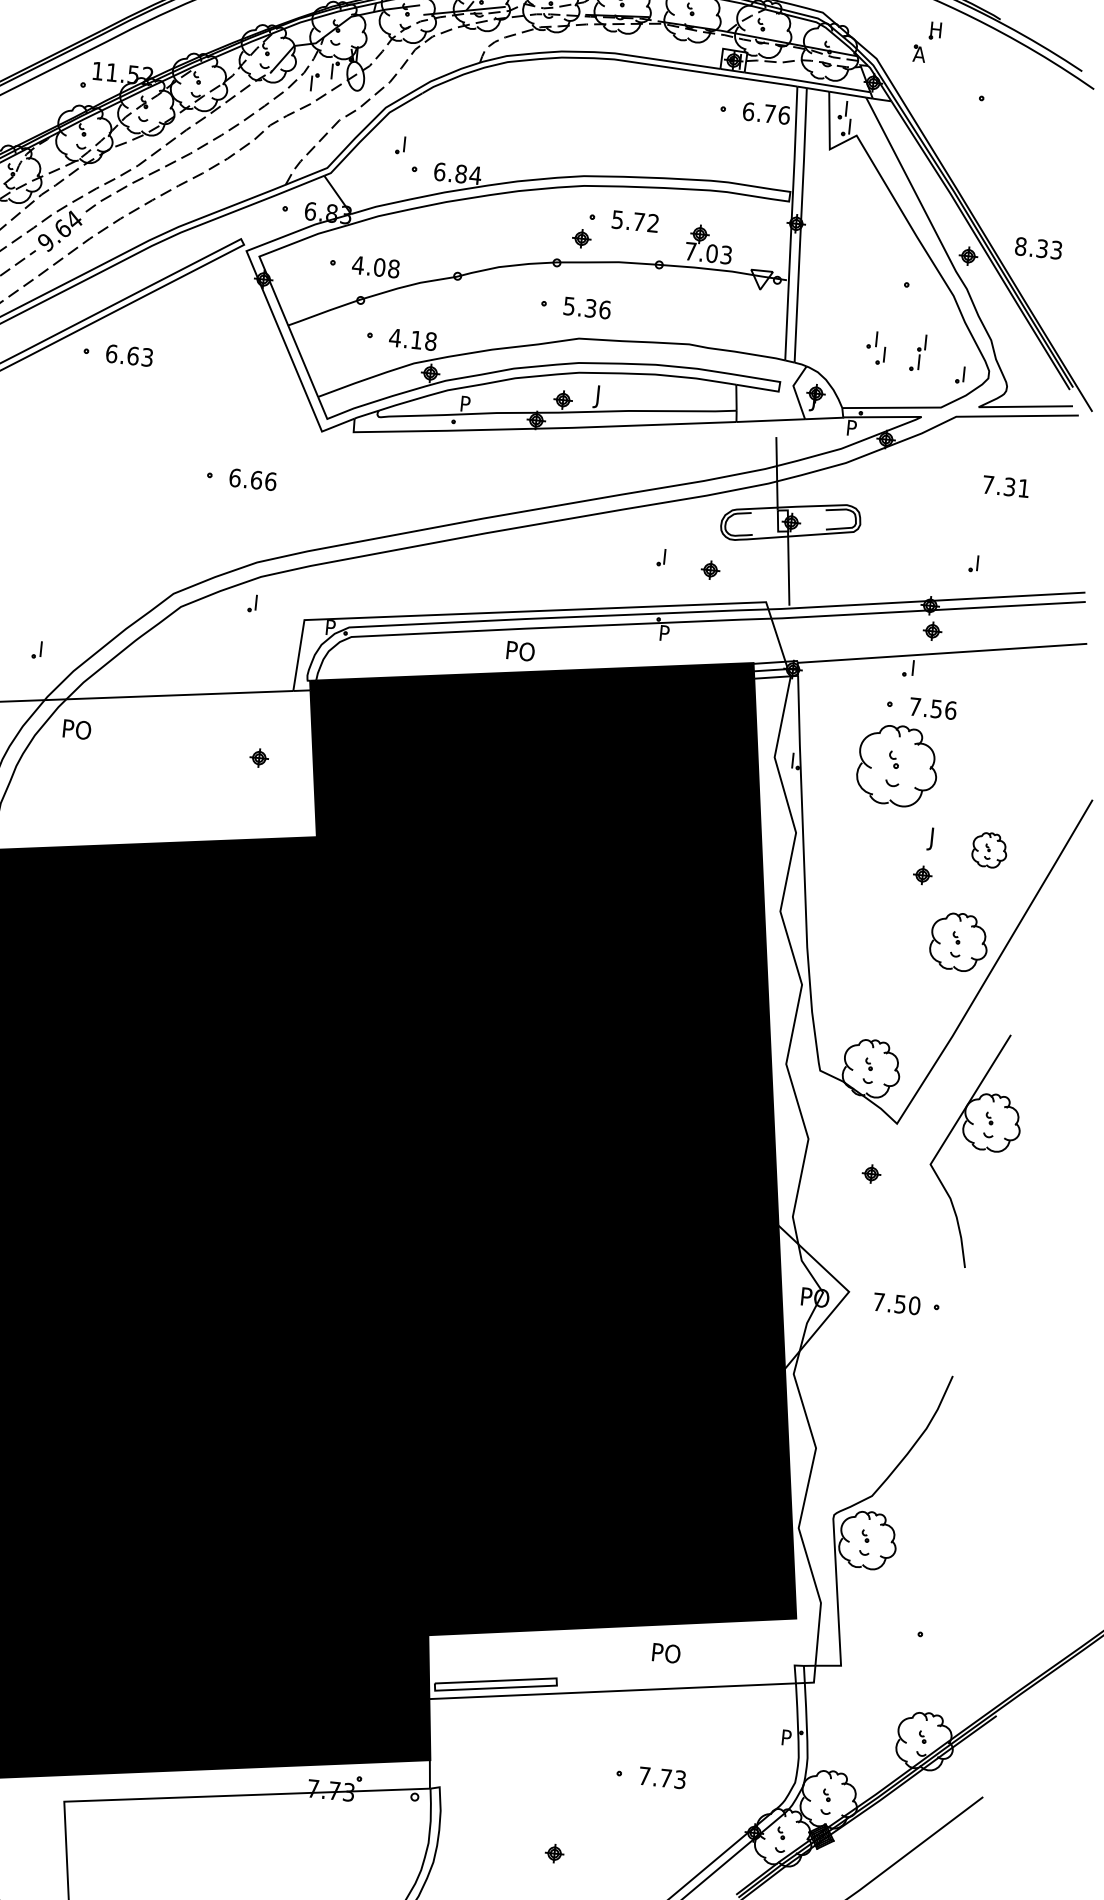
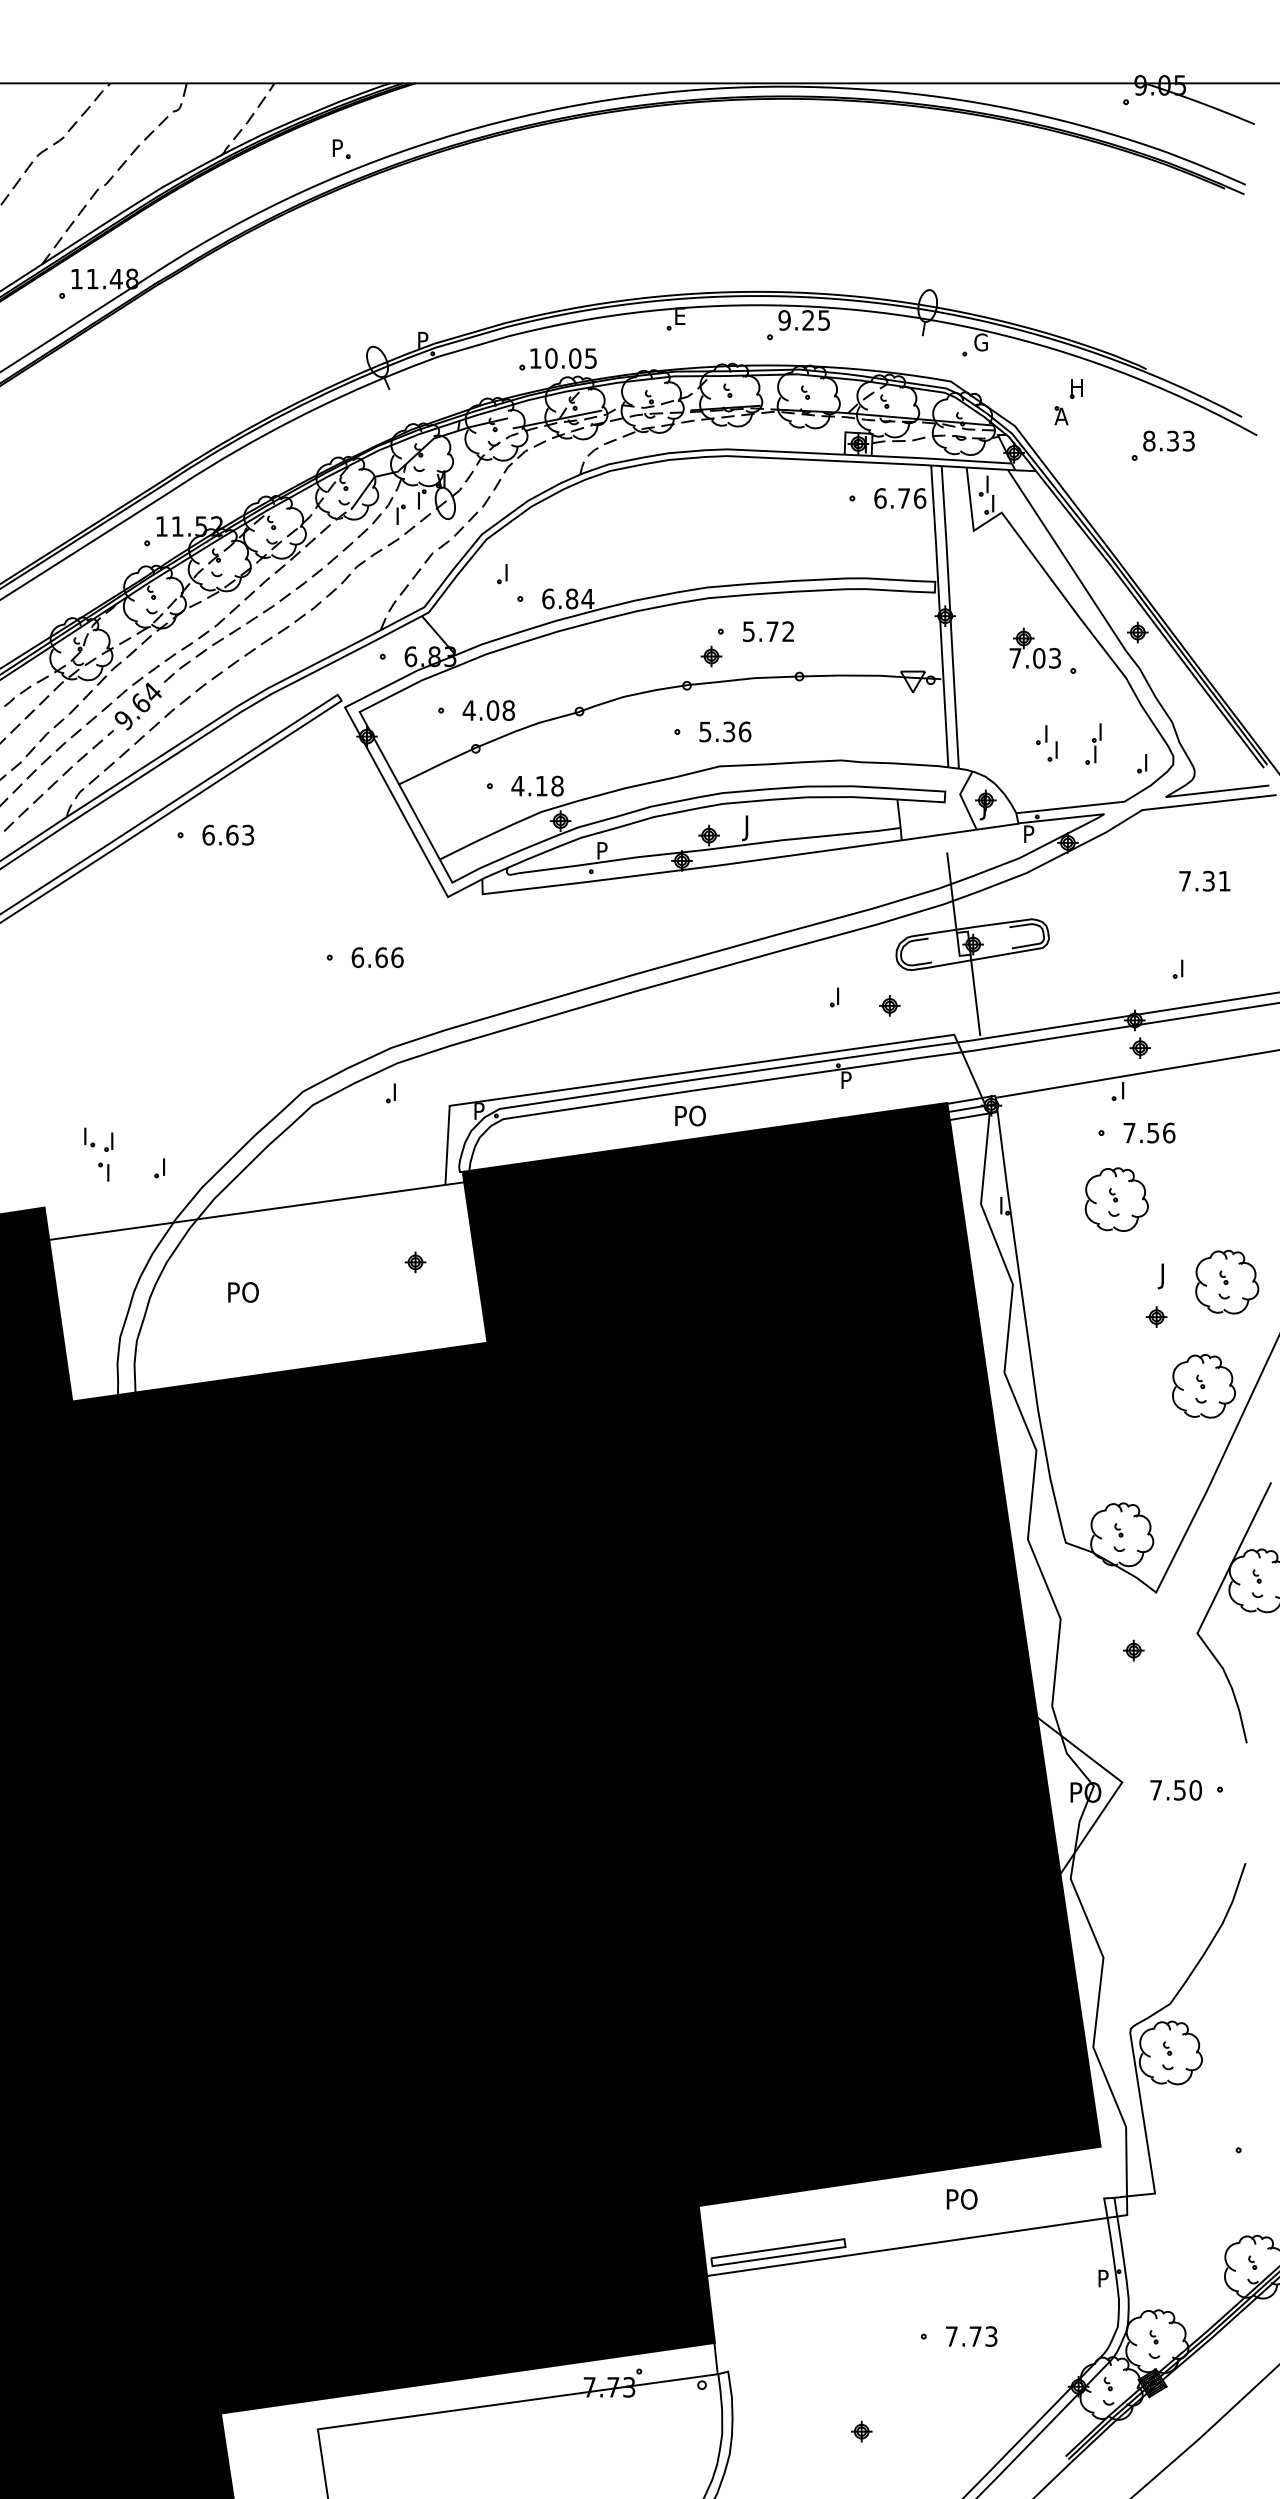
part: (708, 243) -> (1034, 647), moved
text: (1038, 247) -> (1168, 440), moved
text: (77, 729) -> (243, 1292), moved
part: (897, 765) -> (1116, 1199), size x0.71
part: (989, 849) -> (1227, 1281), size x1.67

